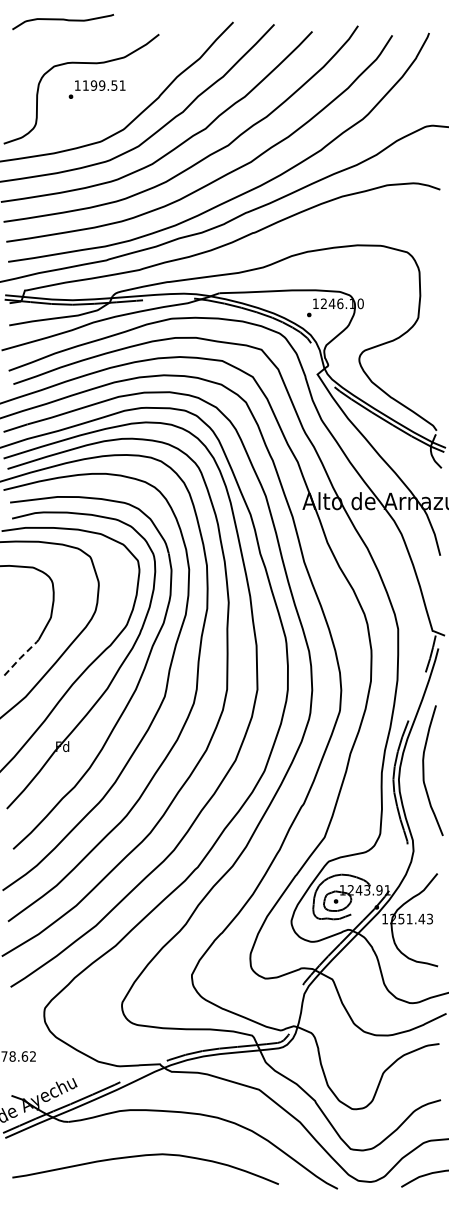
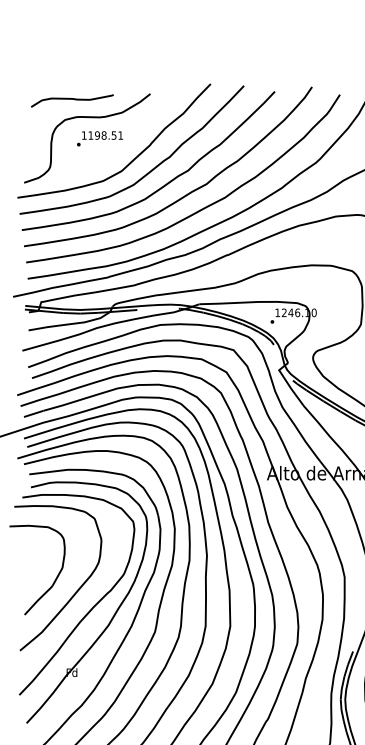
curve: (63, 20) -> (72, 99), moved
text: (102, 85) -> (104, 135), 1199.51 -> 1198.51
line: (21, 657) -> (38, 600), dashed -> solid

